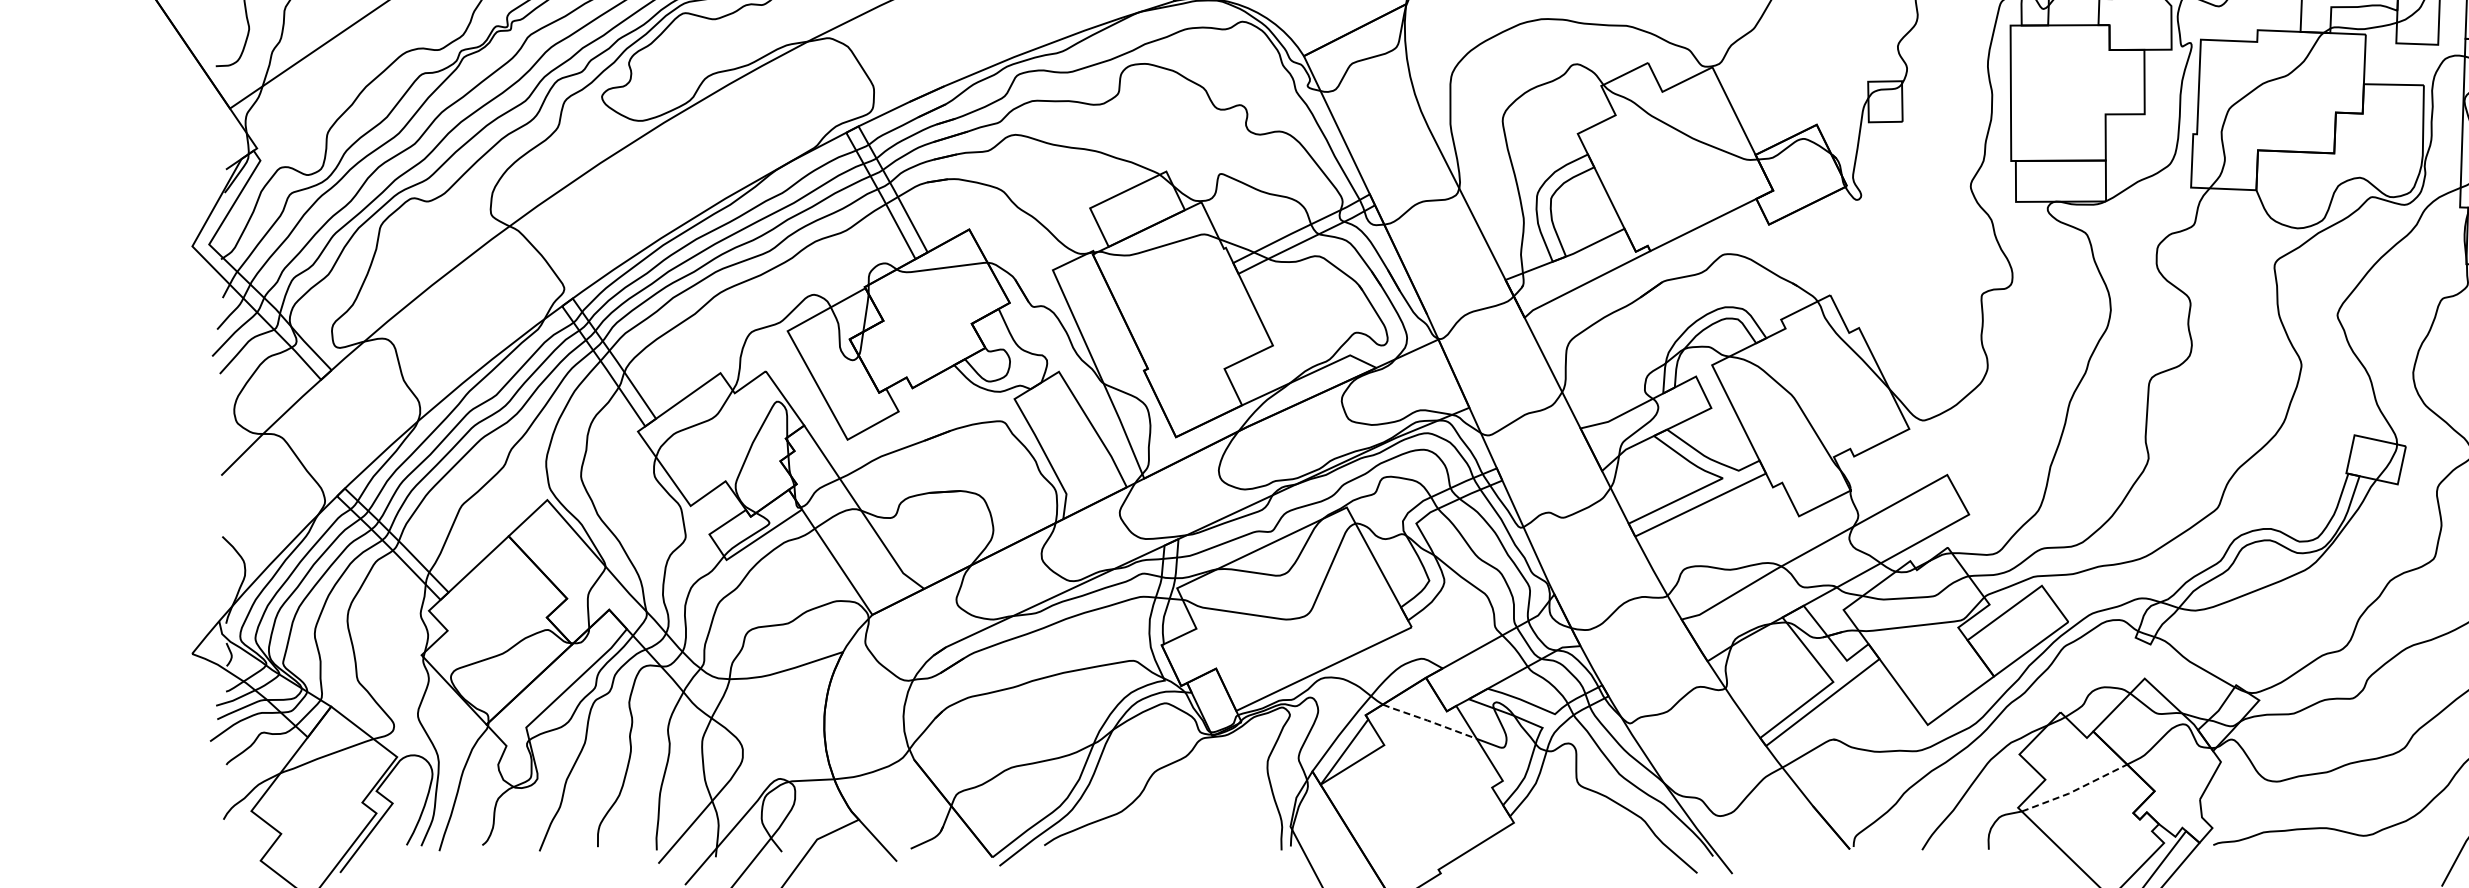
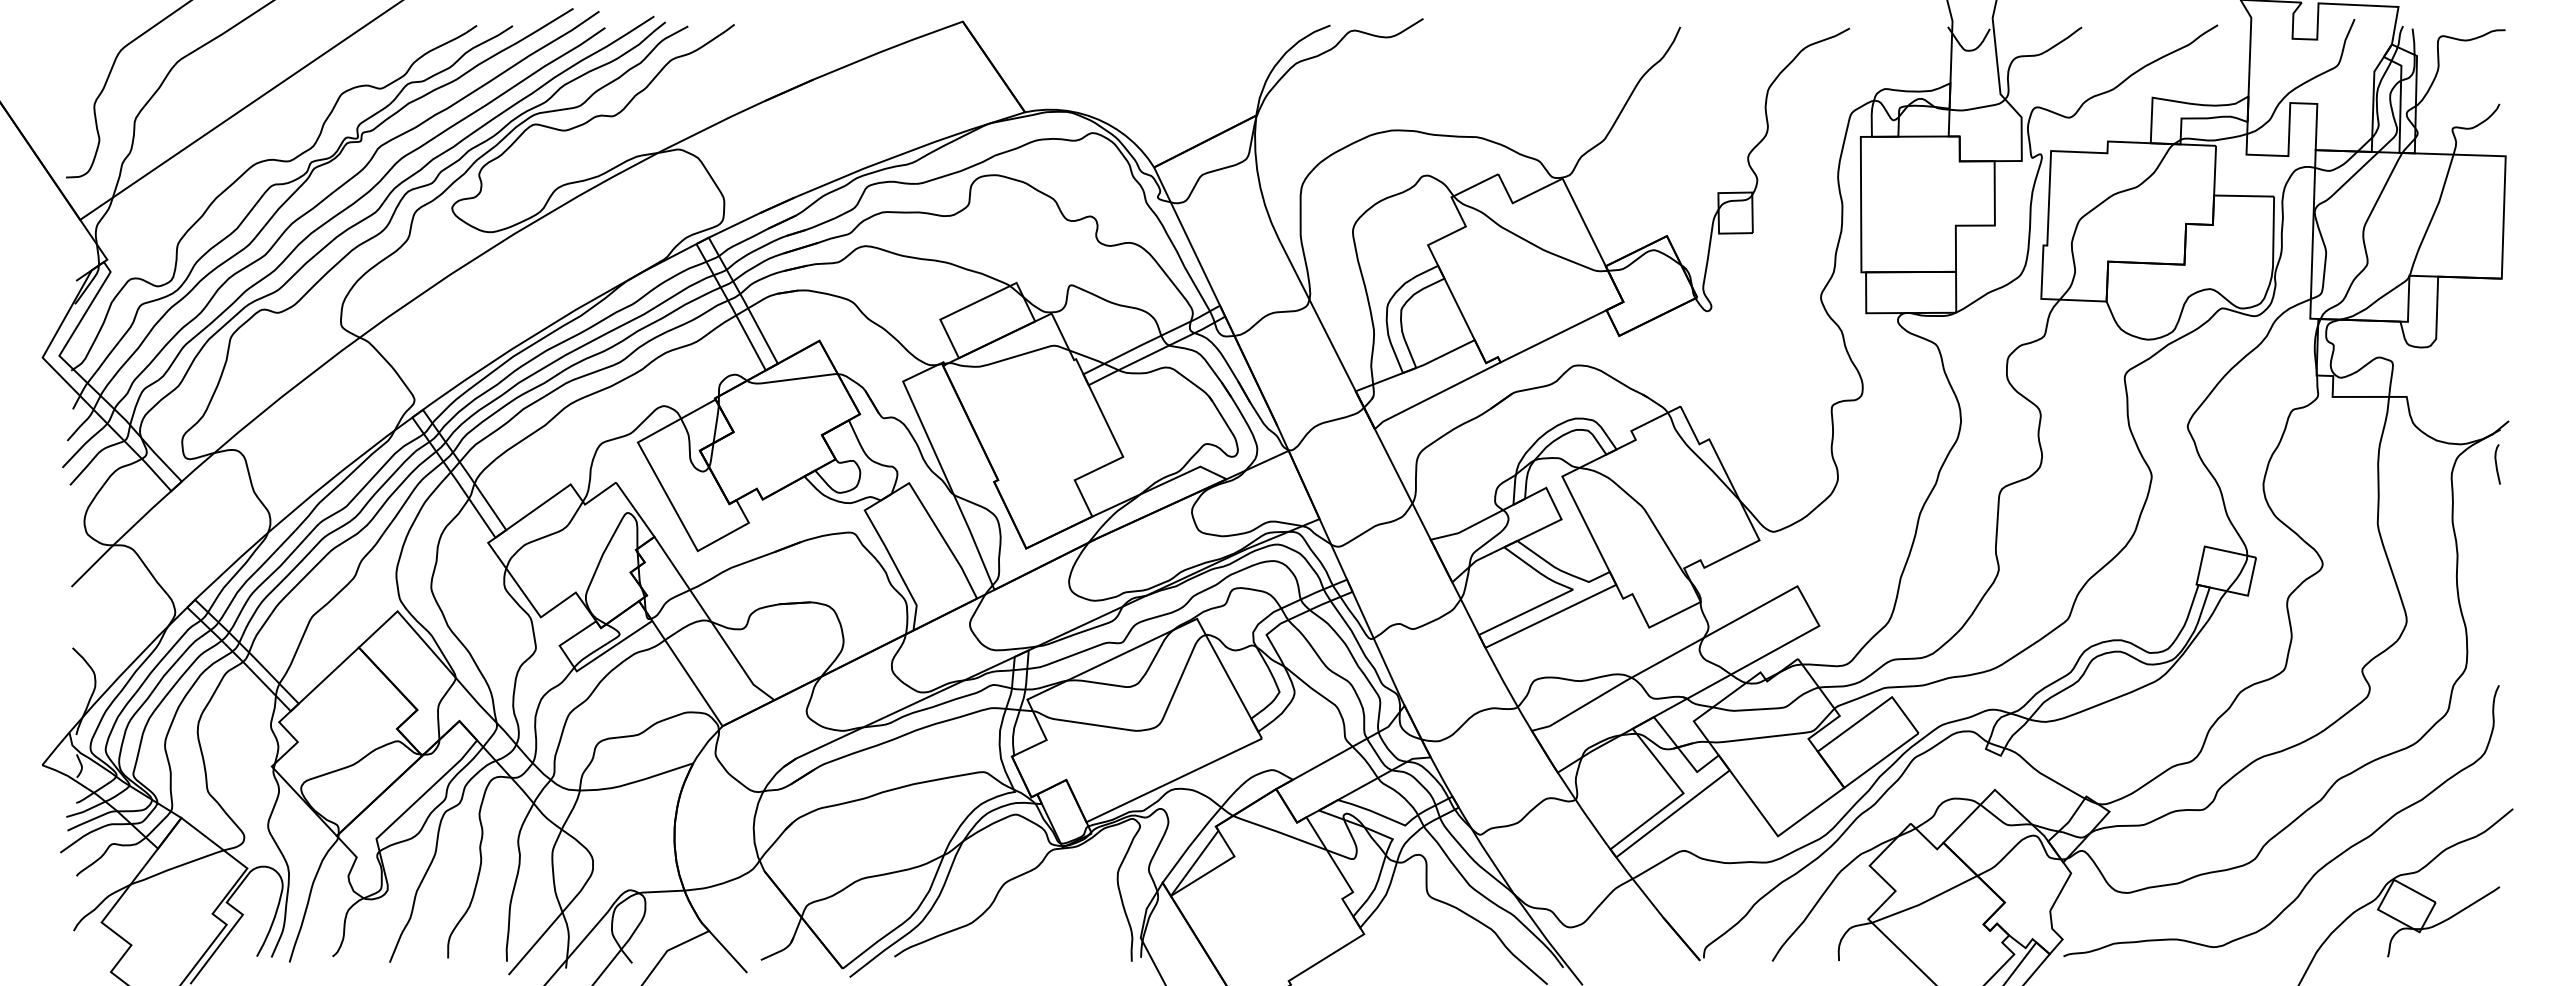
line: (1429, 721) -> (1279, 832), dashed -> solid
line: (2075, 790) -> (1925, 901), dashed -> solid

